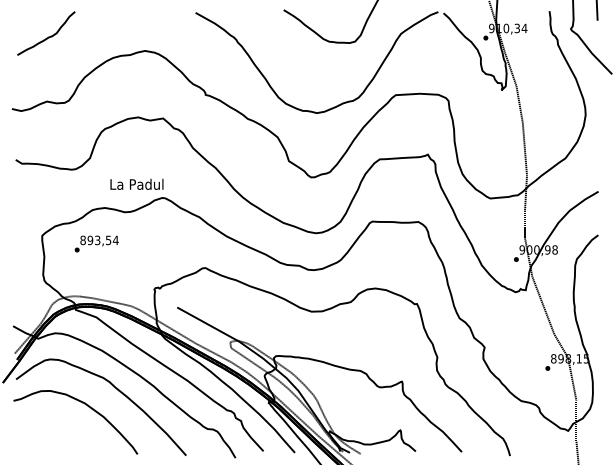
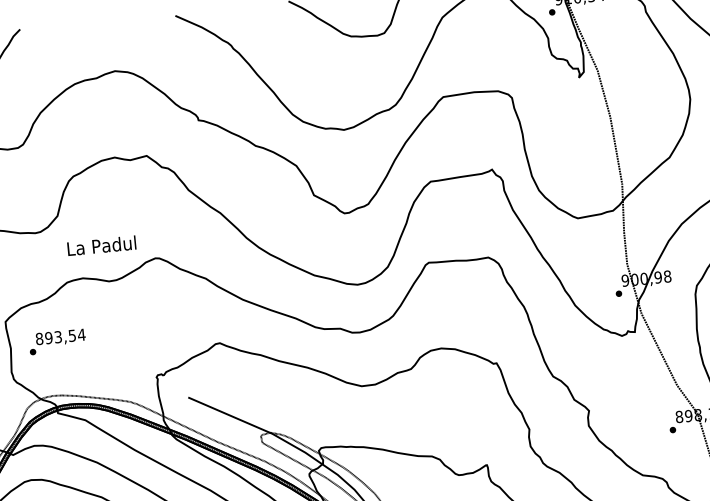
text: (136, 183) -> (101, 244), moved
text: (96, 243) -> (57, 341), moved

